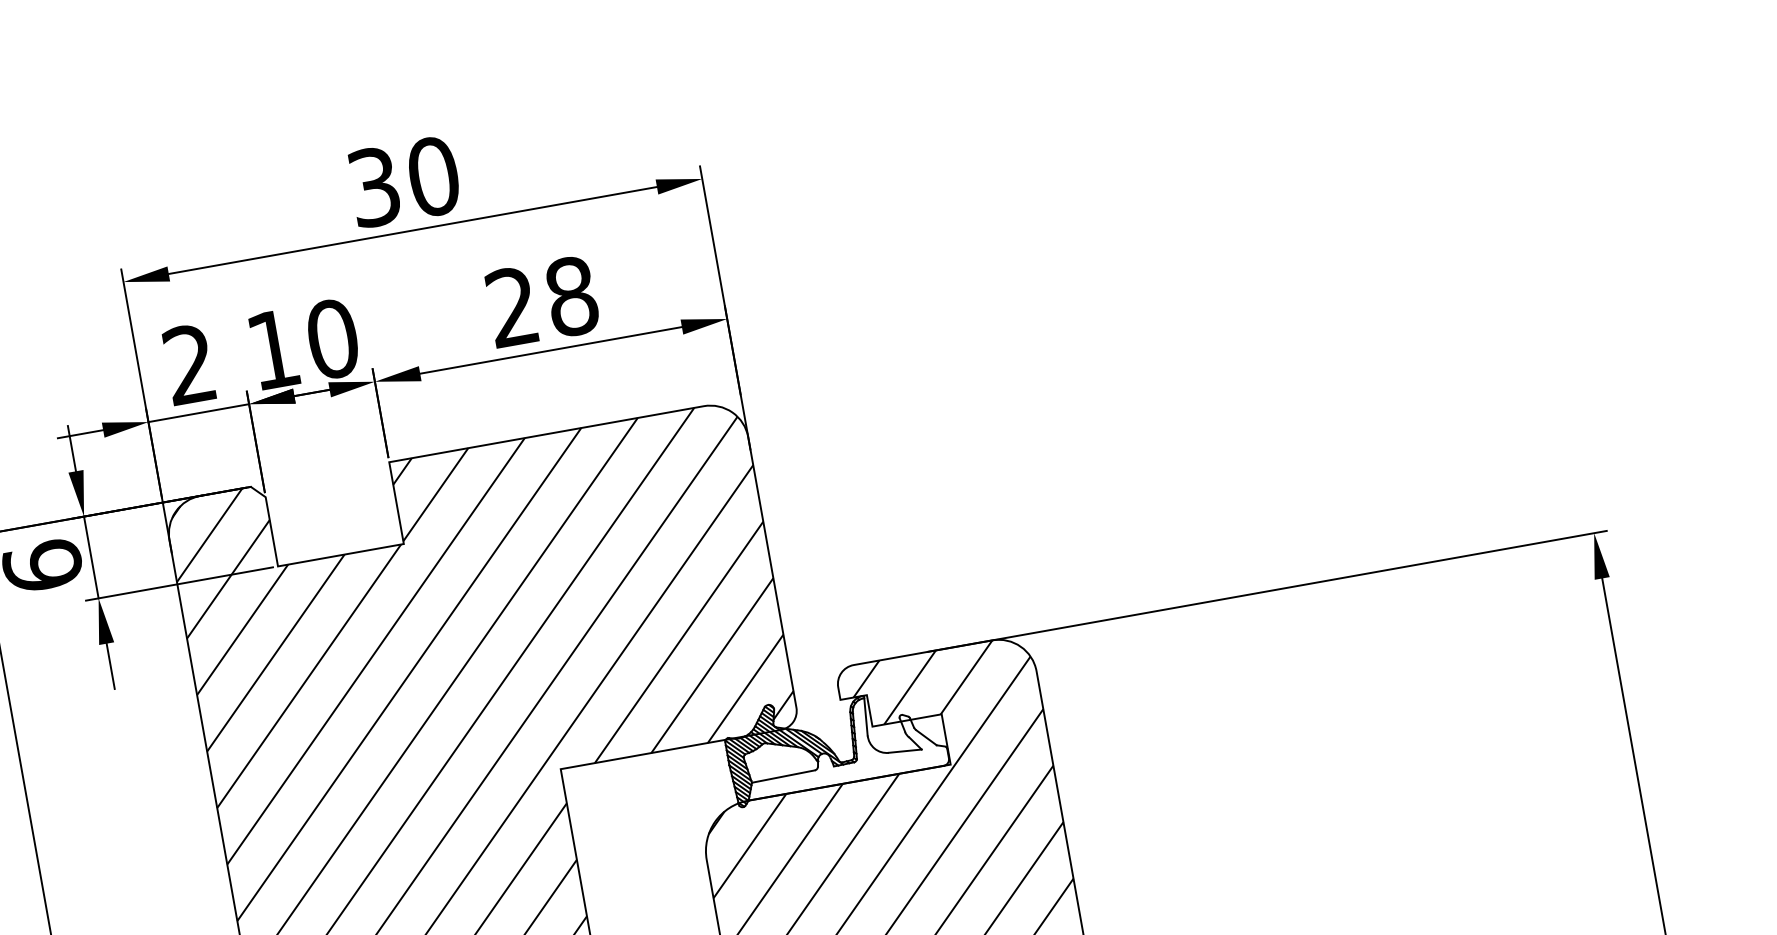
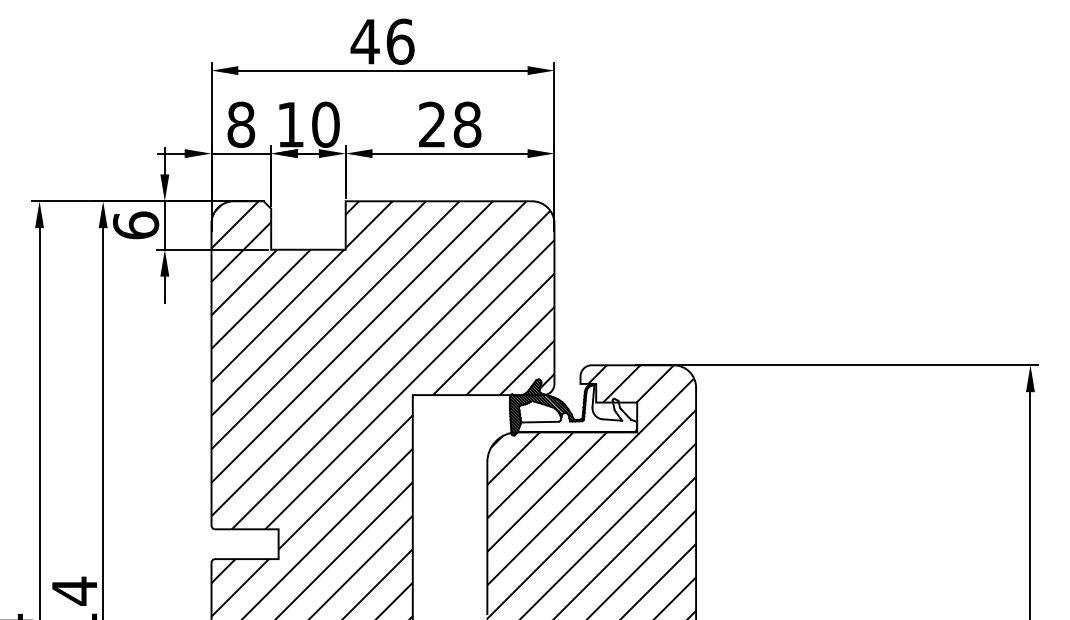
text: (403, 181) -> (382, 41), 30 -> 46
text: (190, 363) -> (241, 124), 2 -> 8

